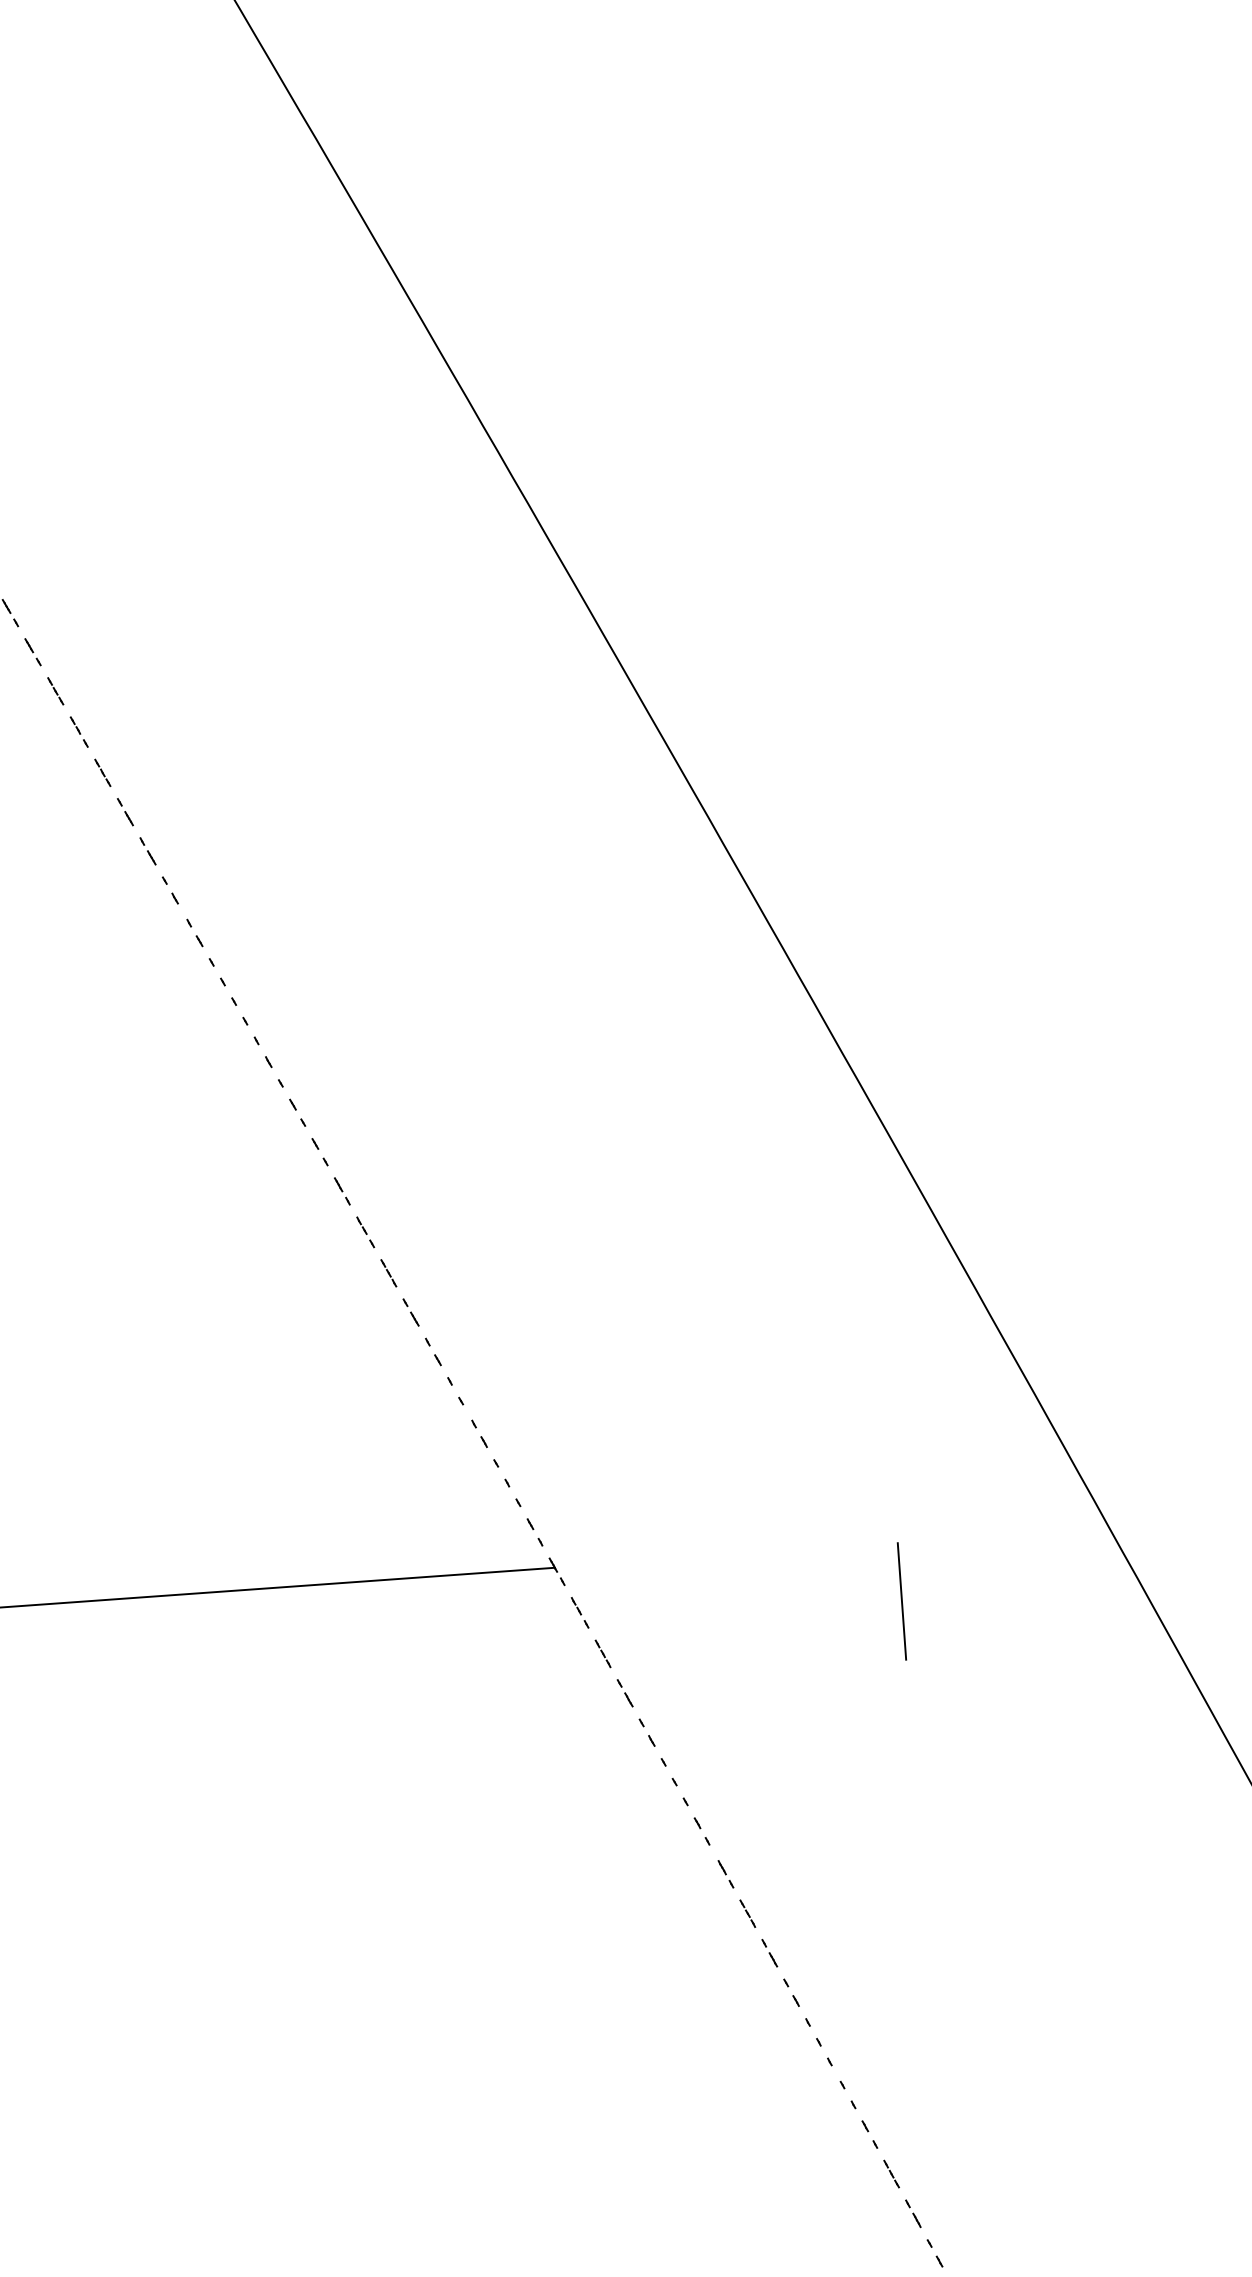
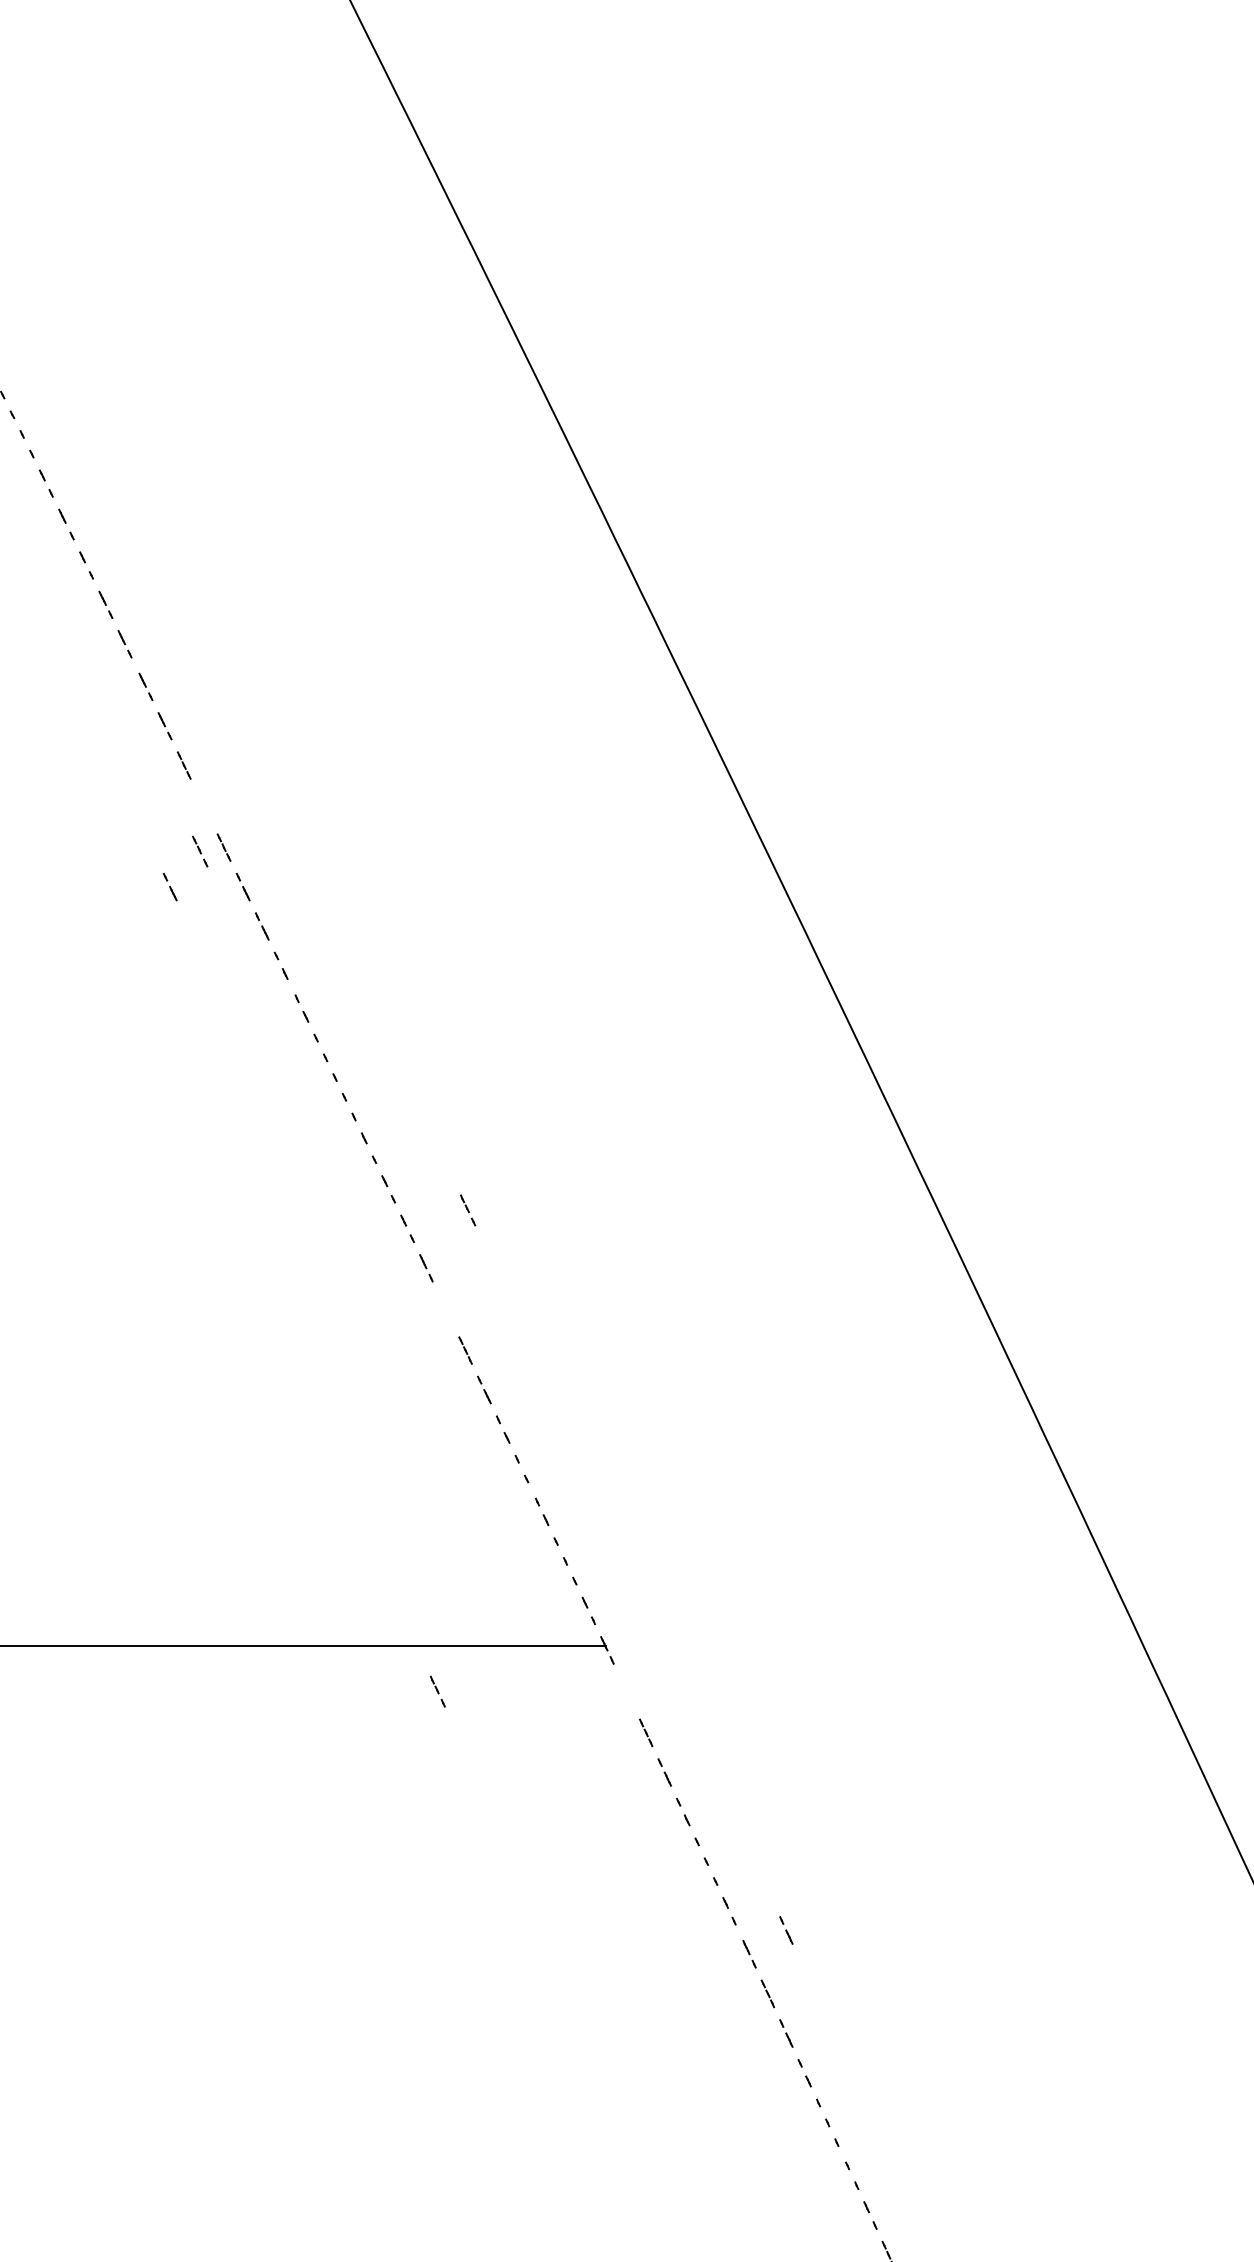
line: (79, 731) -> (200, 851), moved
line: (49, 816) -> (169, 886), added
line: (366, 1232) -> (468, 1210), moved
line: (902, 1600) -> (938, 1702), removed
part: (579, 1612) -> (437, 1691), moved
line: (762, 1847) -> (786, 1930), added

